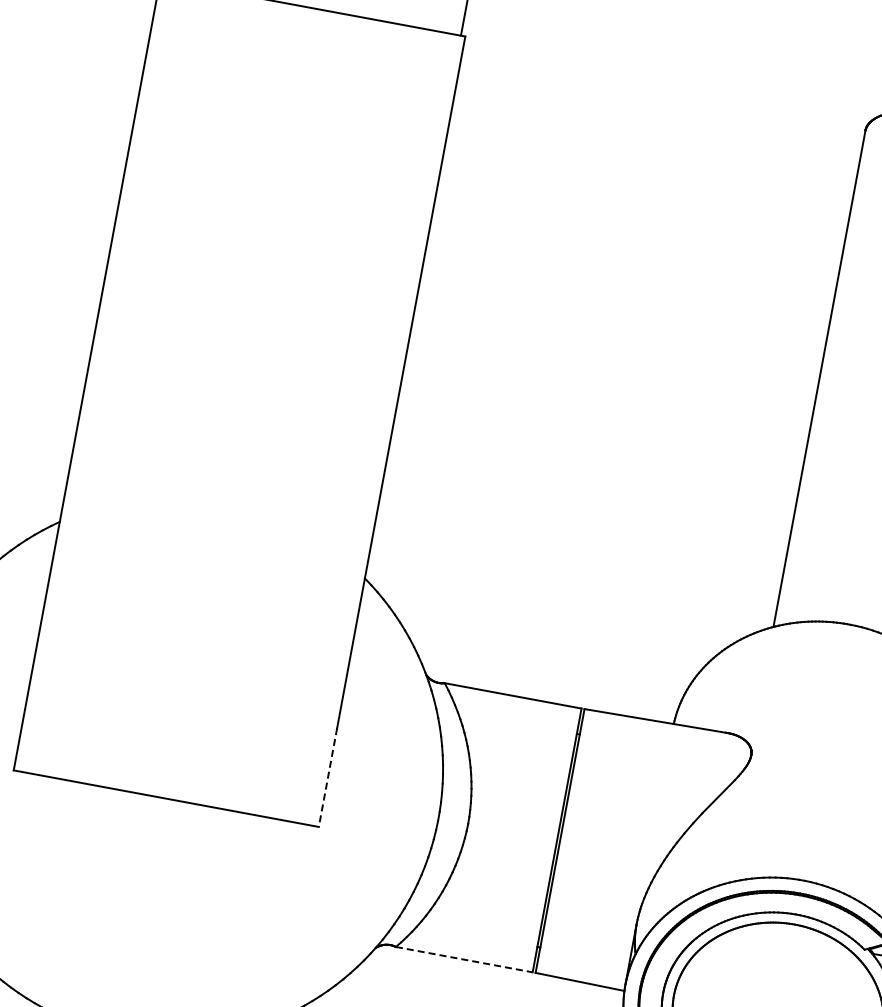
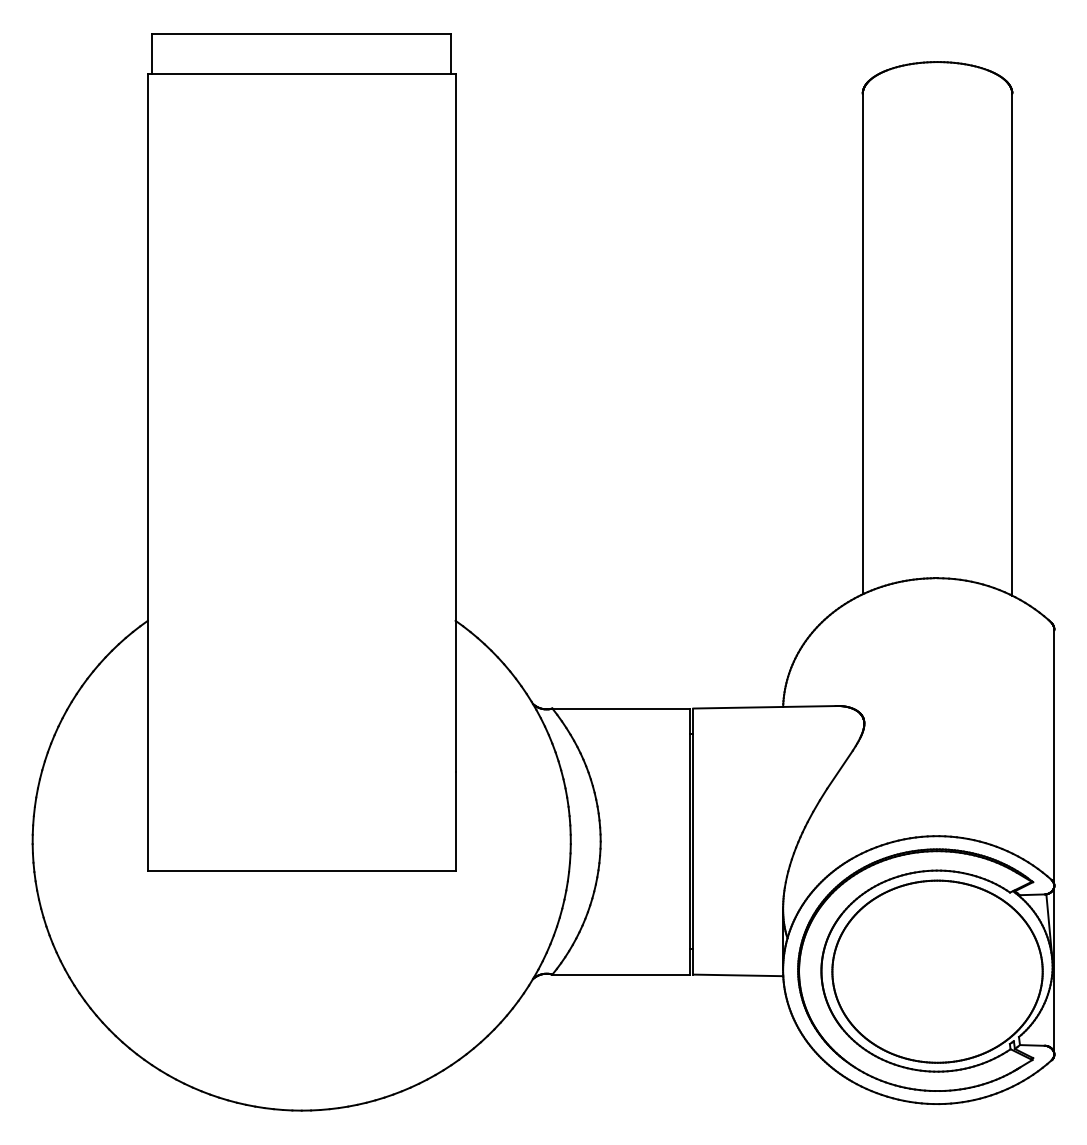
line: (327, 777) -> (455, 821), dashed -> solid
line: (464, 959) -> (621, 974), dashed -> solid

